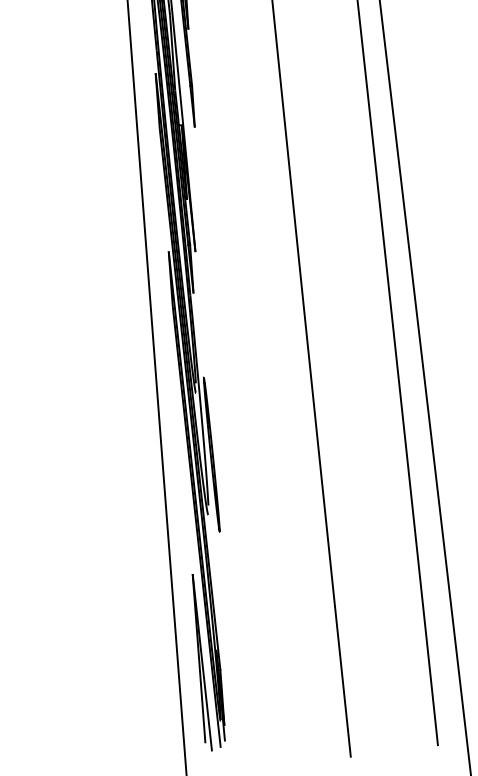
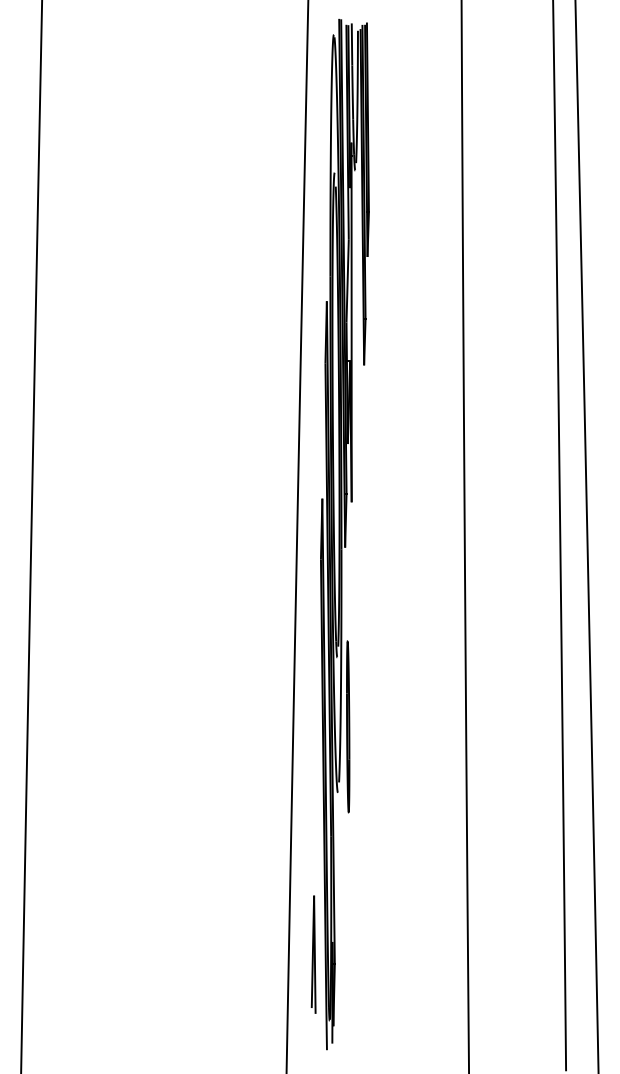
part: (200, 662) -> (313, 954), size x0.6

